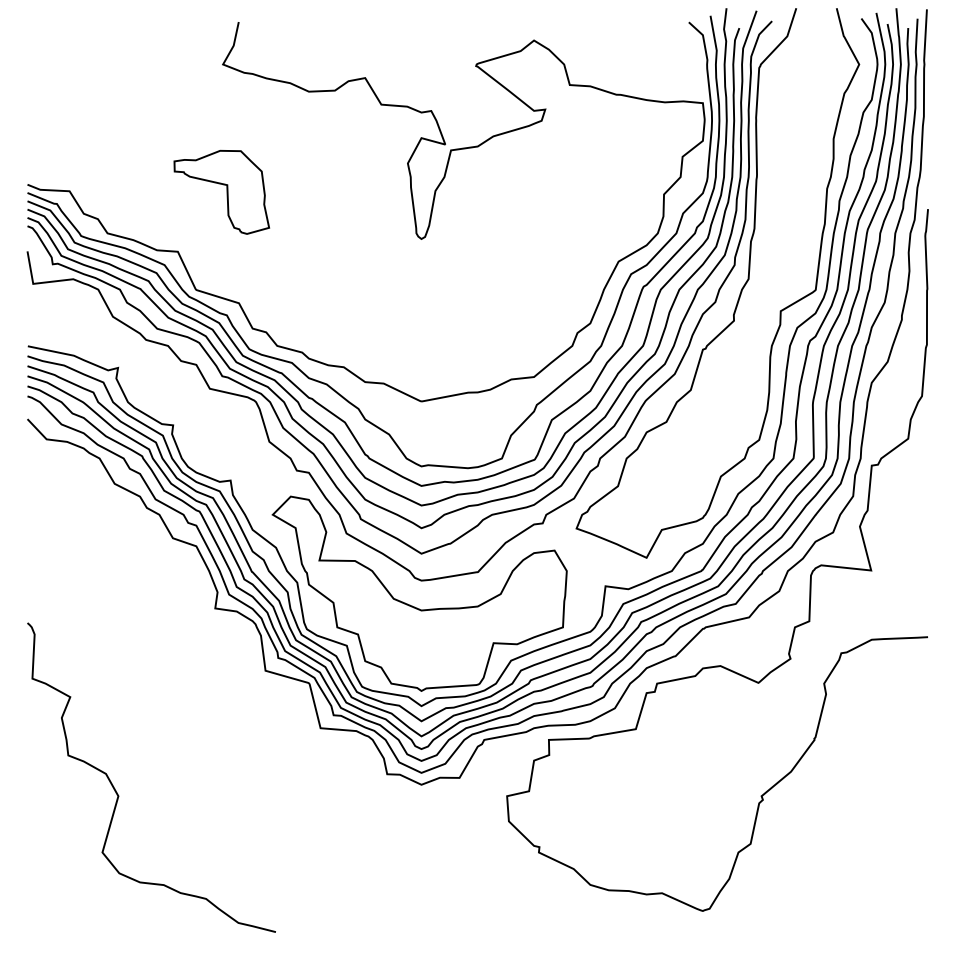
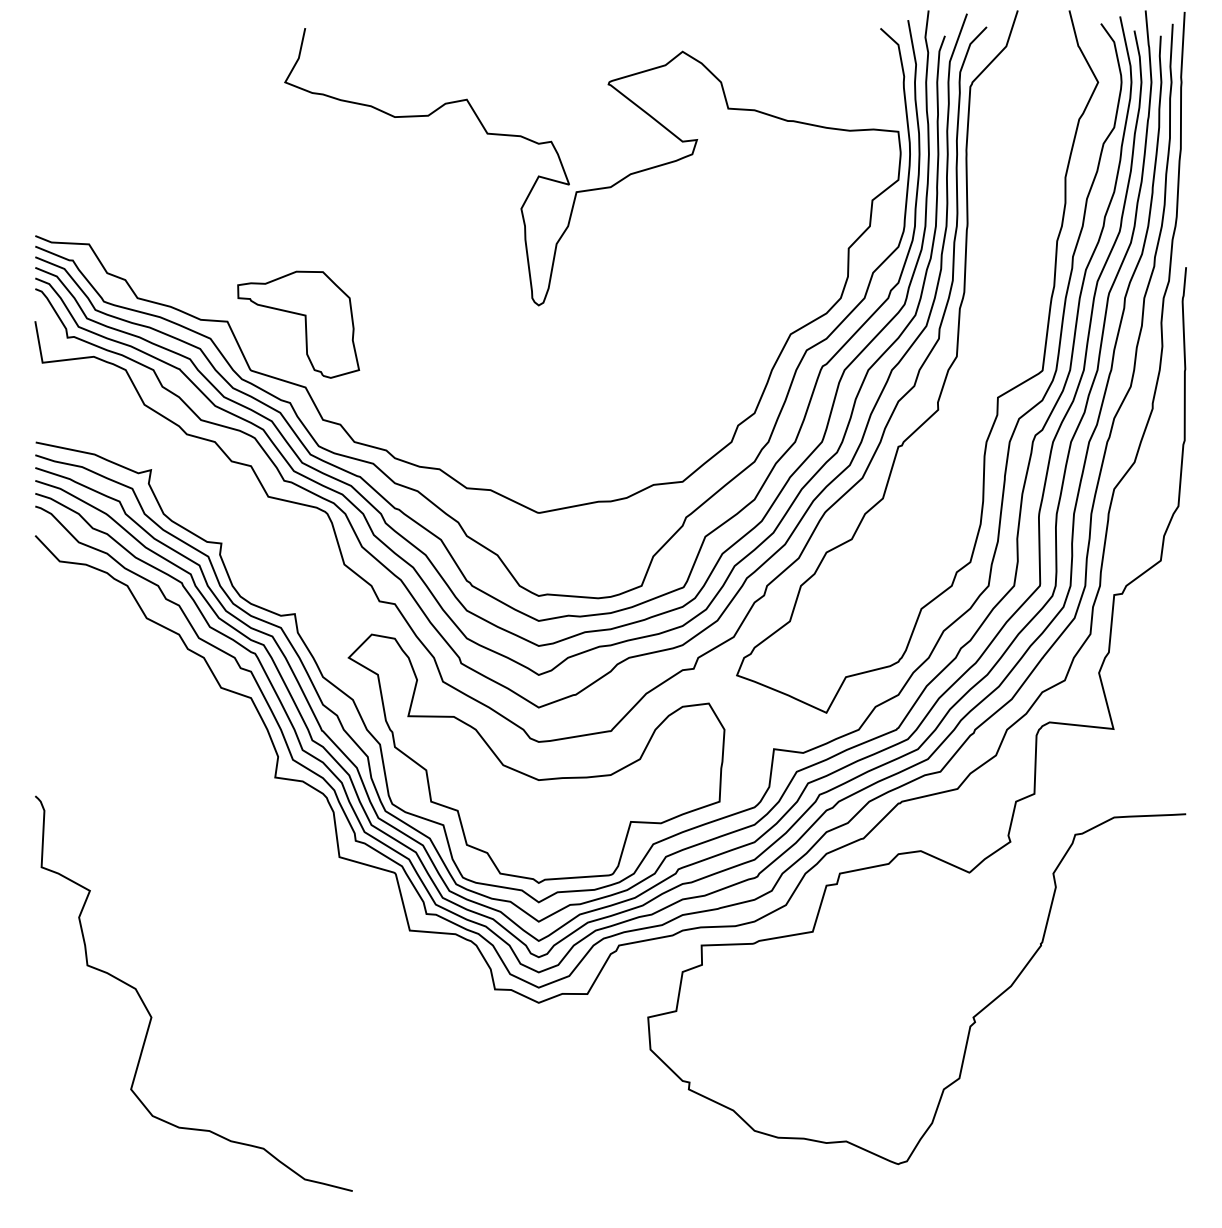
part: (227, 192) -> (305, 324), moved

